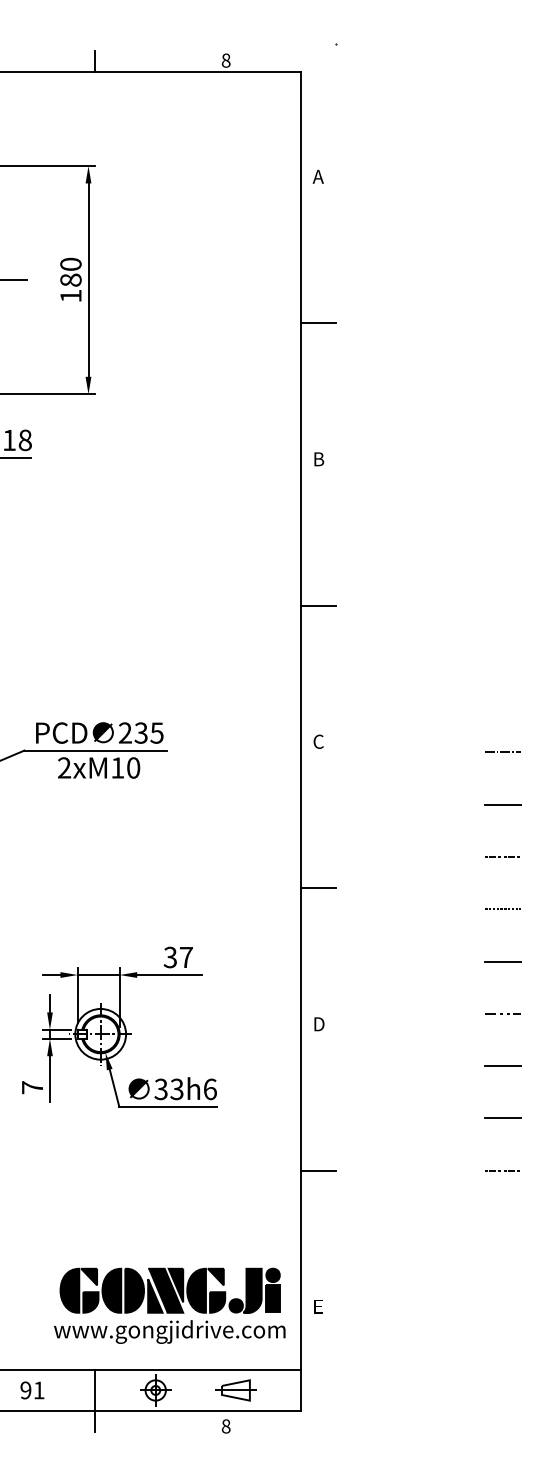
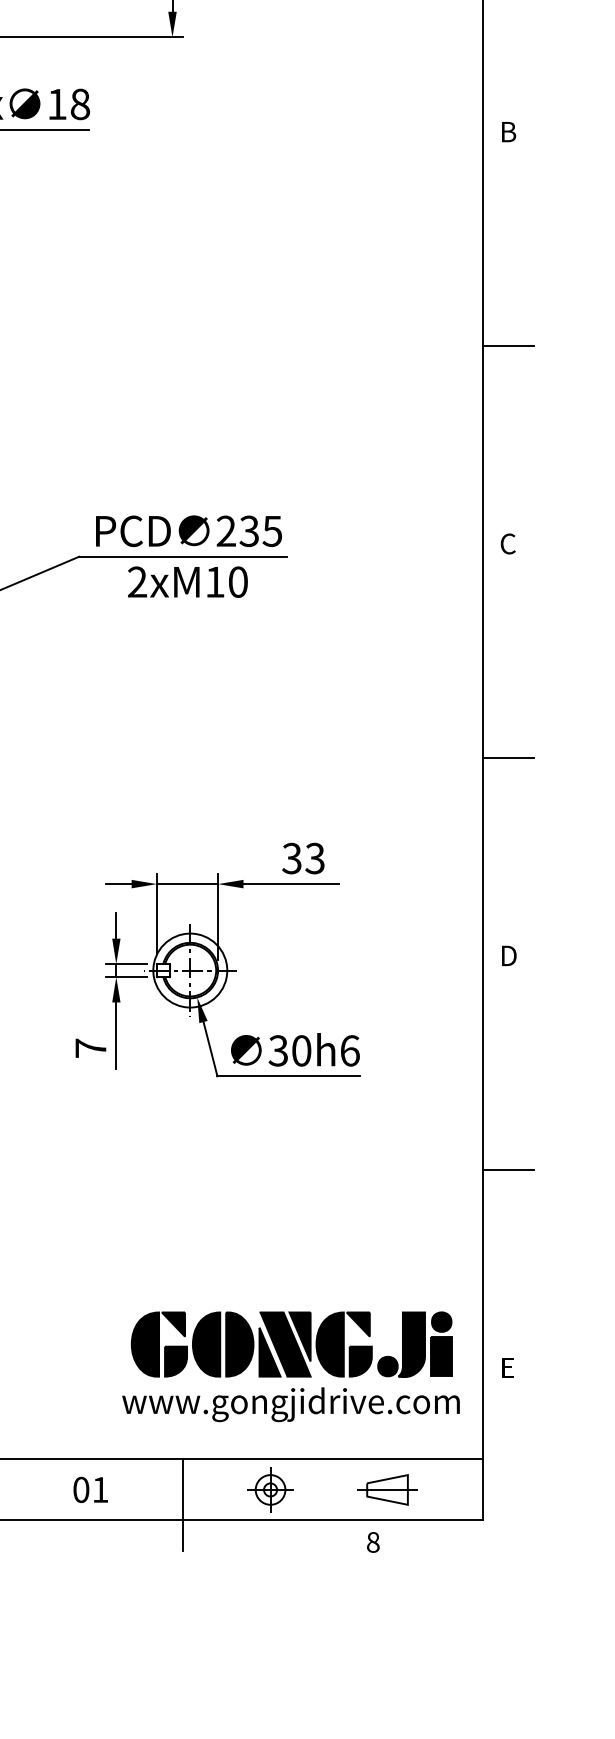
text: (185, 957) -> (313, 858), 37 -> 33
text: (176, 1089) -> (300, 1051), 33h6 -> 30h6
text: (25, 1390) -> (80, 1489), 91 -> 01

